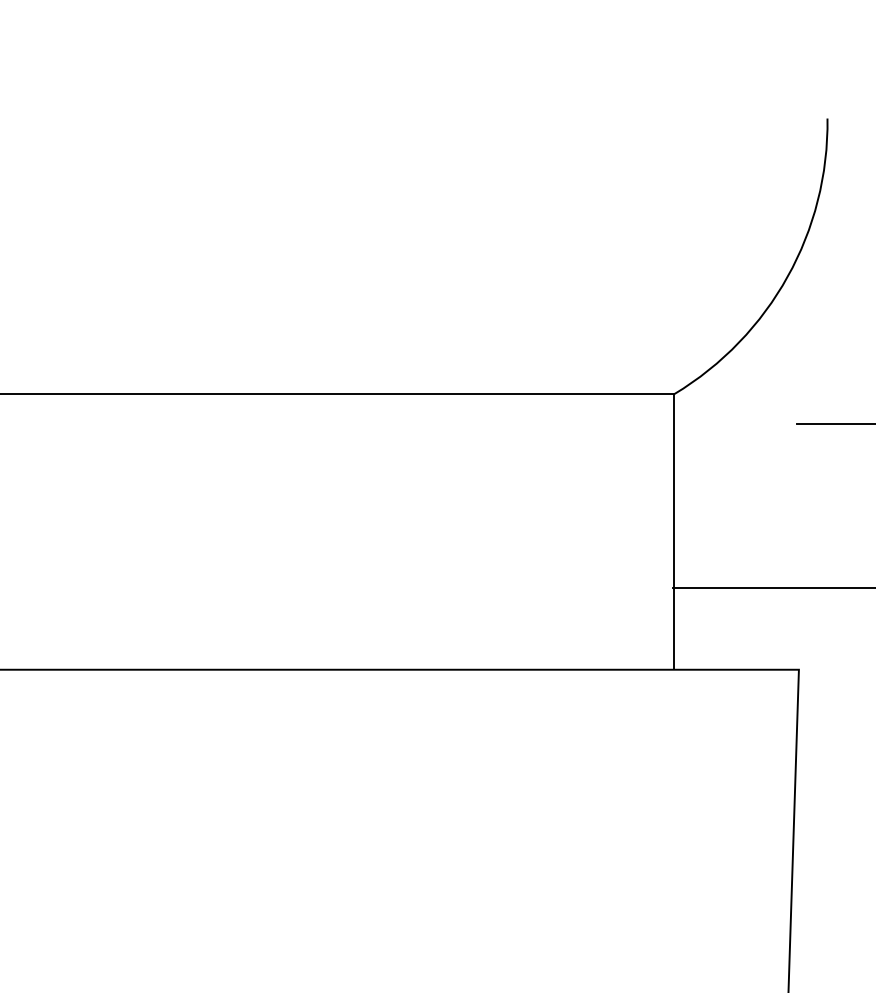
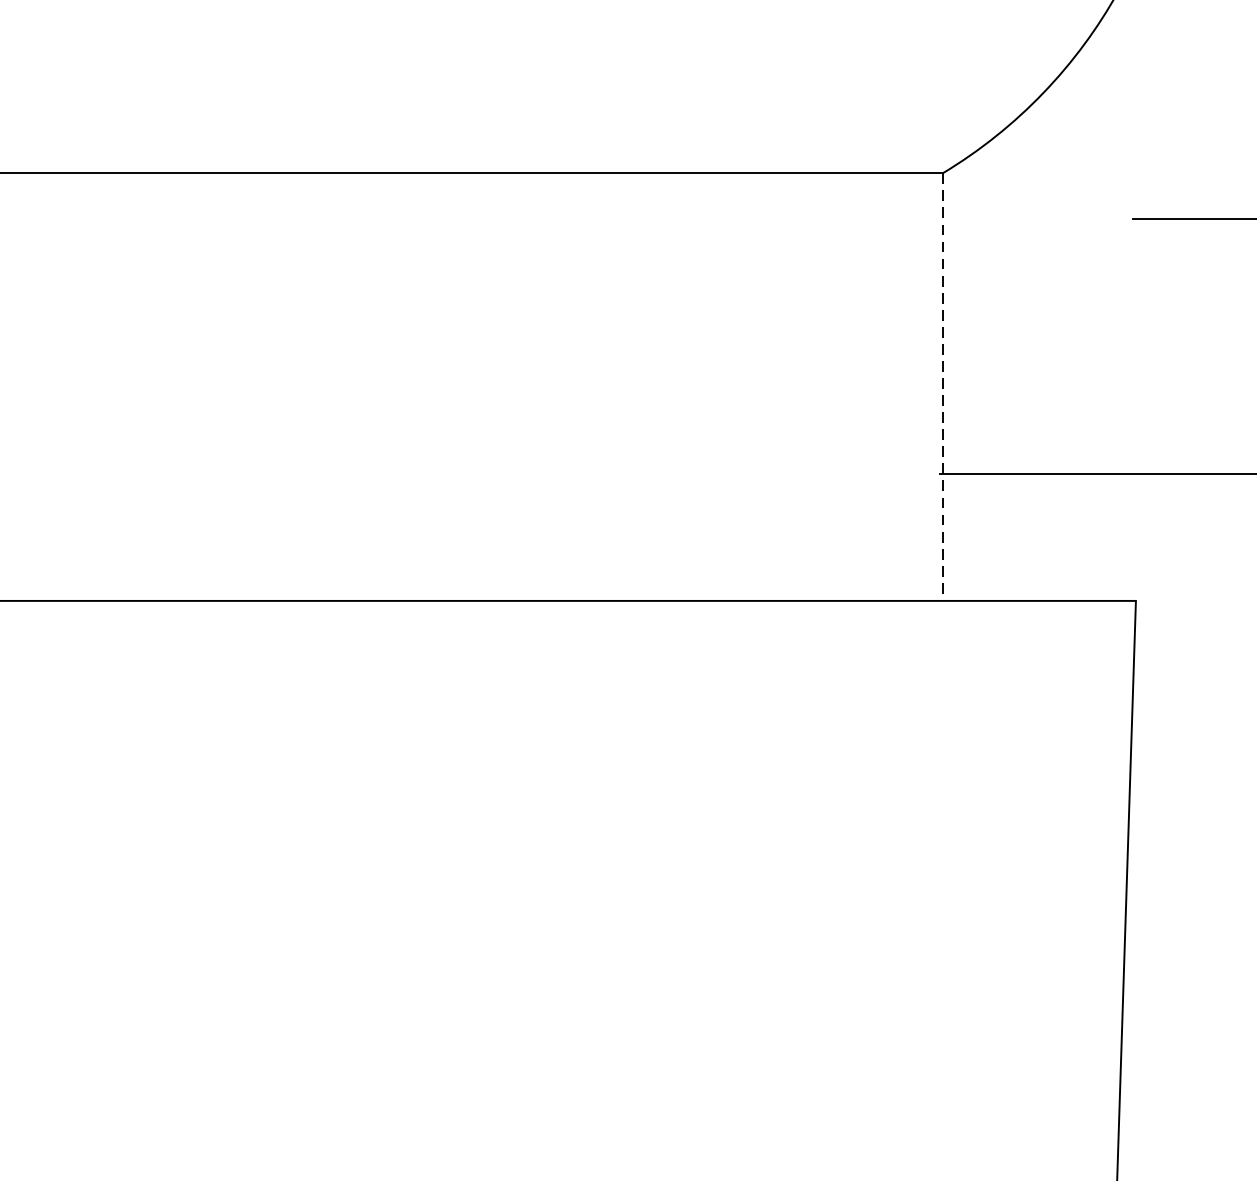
line: (674, 531) -> (942, 386), solid -> dashed

